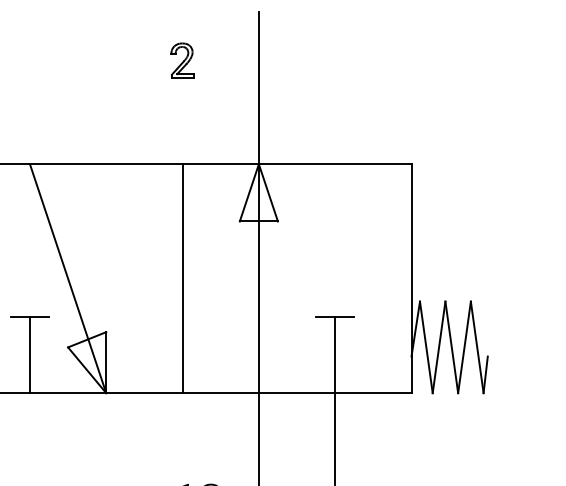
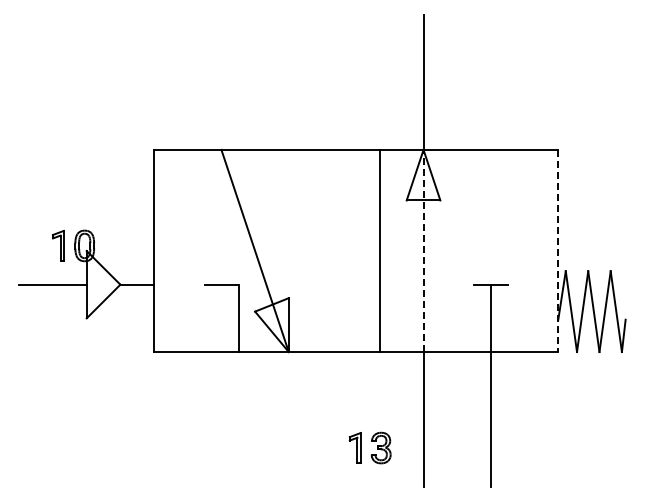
part: (181, 59) -> (355, 57), removed
line: (182, 278) -> (380, 250), moved
line: (258, 278) -> (423, 250), solid -> dashed
line: (411, 279) -> (558, 251), solid -> dashed
line: (30, 355) -> (239, 318), moved

